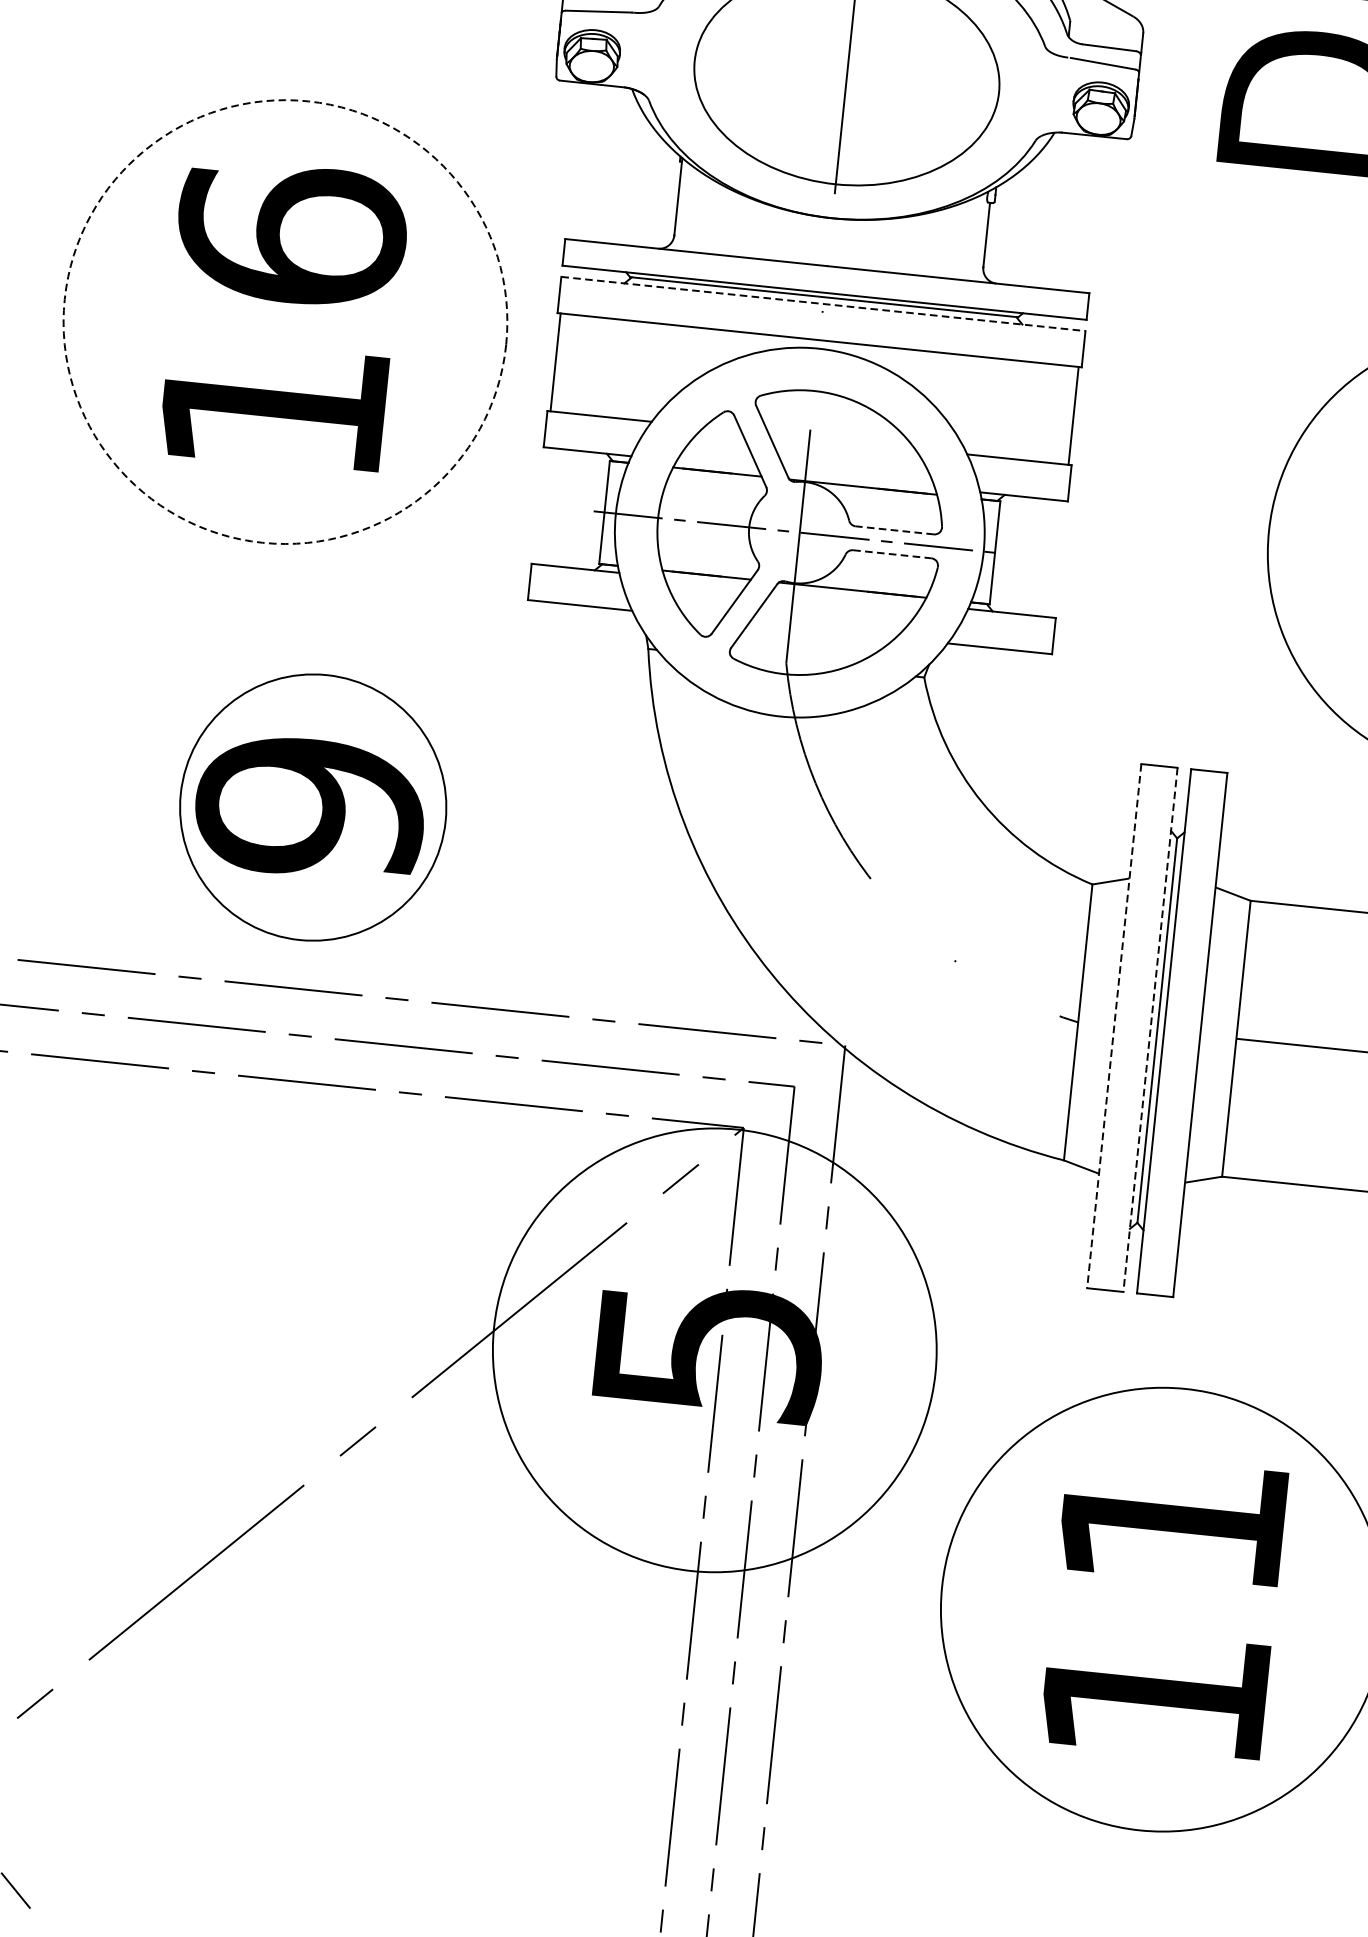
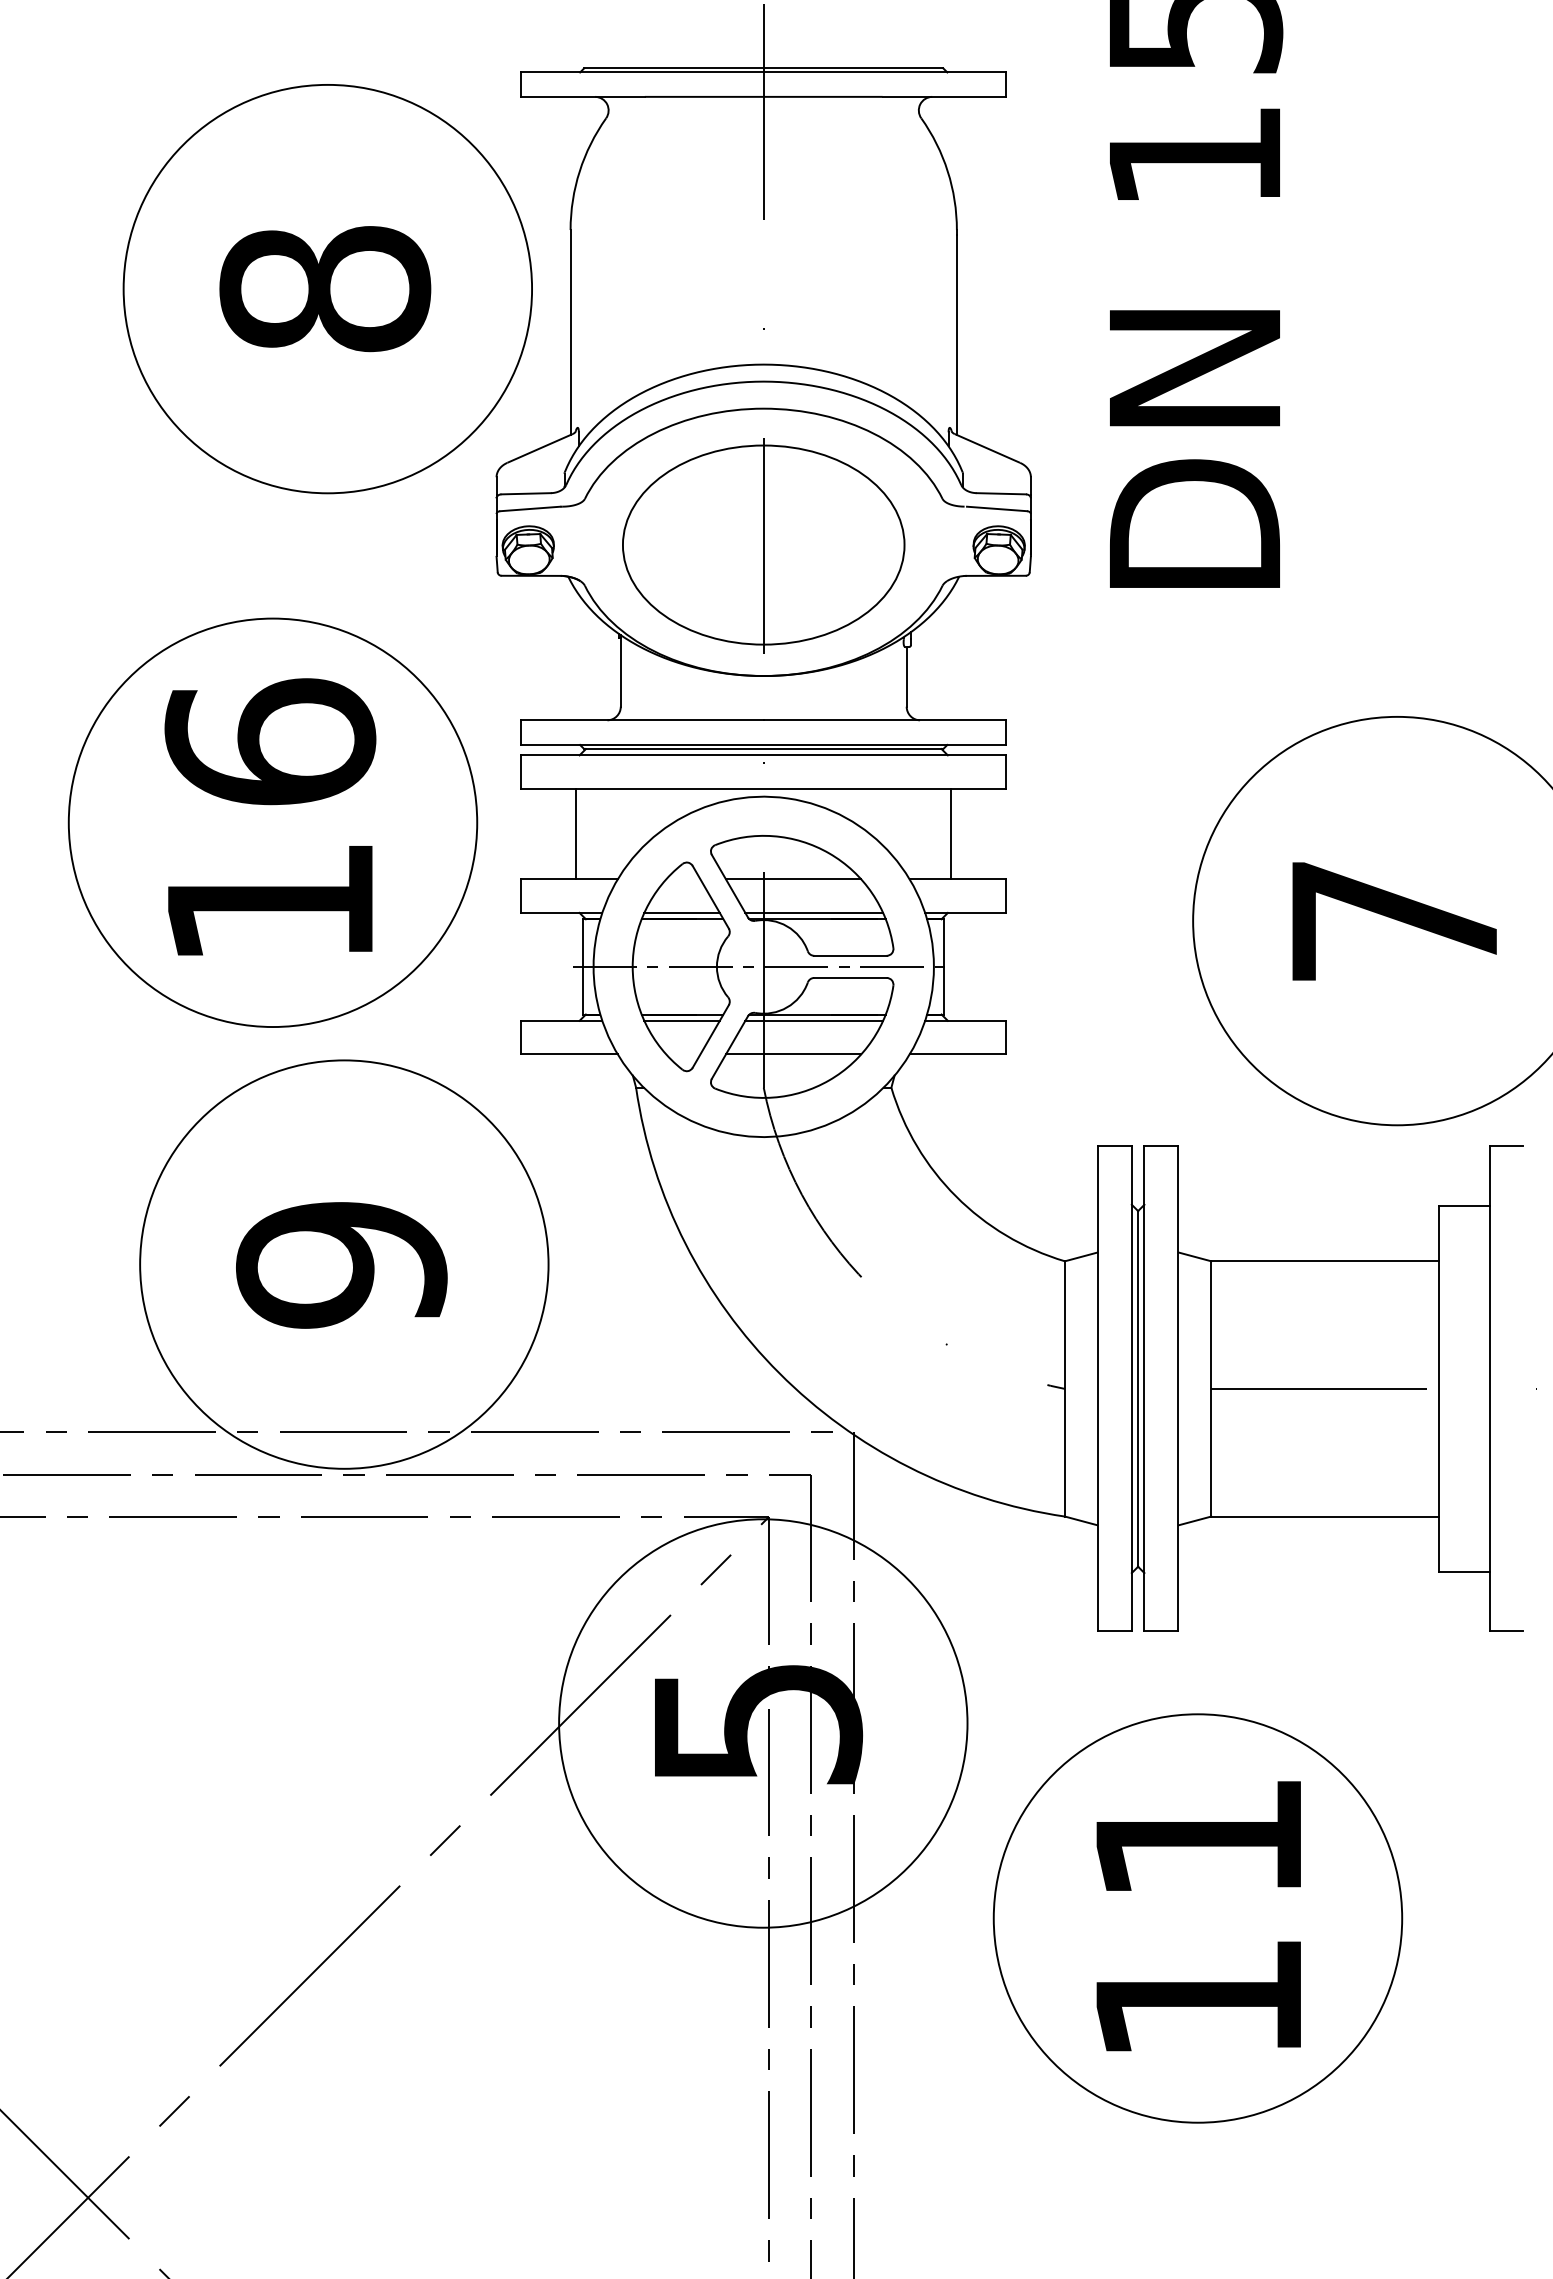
line: (824, 304) -> (764, 755), dashed -> solid
circle: (284, 321) -> (272, 822), dashed -> solid
line: (556, 361) -> (576, 833), moved
line: (1073, 415) -> (951, 833), moved
line: (841, 441) -> (793, 879), added
line: (716, 464) -> (681, 912), added
line: (860, 479) -> (814, 912), added
line: (893, 529) -> (849, 955), dashed -> solid
line: (892, 553) -> (850, 977), dashed -> solid
line: (704, 581) -> (681, 1020), added
line: (848, 596) -> (814, 1020), added
line: (822, 630) -> (793, 1054), added
circle: (313, 807) -> (344, 1264), size x1.67
line: (1114, 1026) -> (1098, 1389), dashed -> solid
line: (1150, 1030) -> (1131, 1389), dashed -> solid

